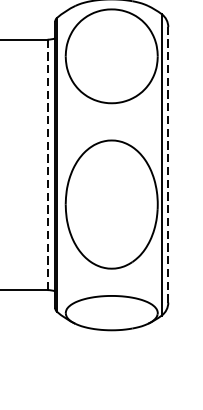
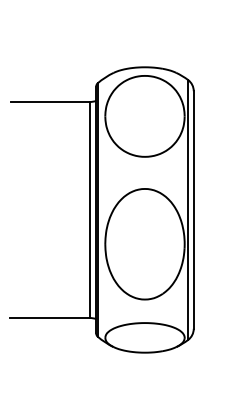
line: (47, 165) -> (89, 210), dashed -> solid
line: (167, 165) -> (193, 210), dashed -> solid

